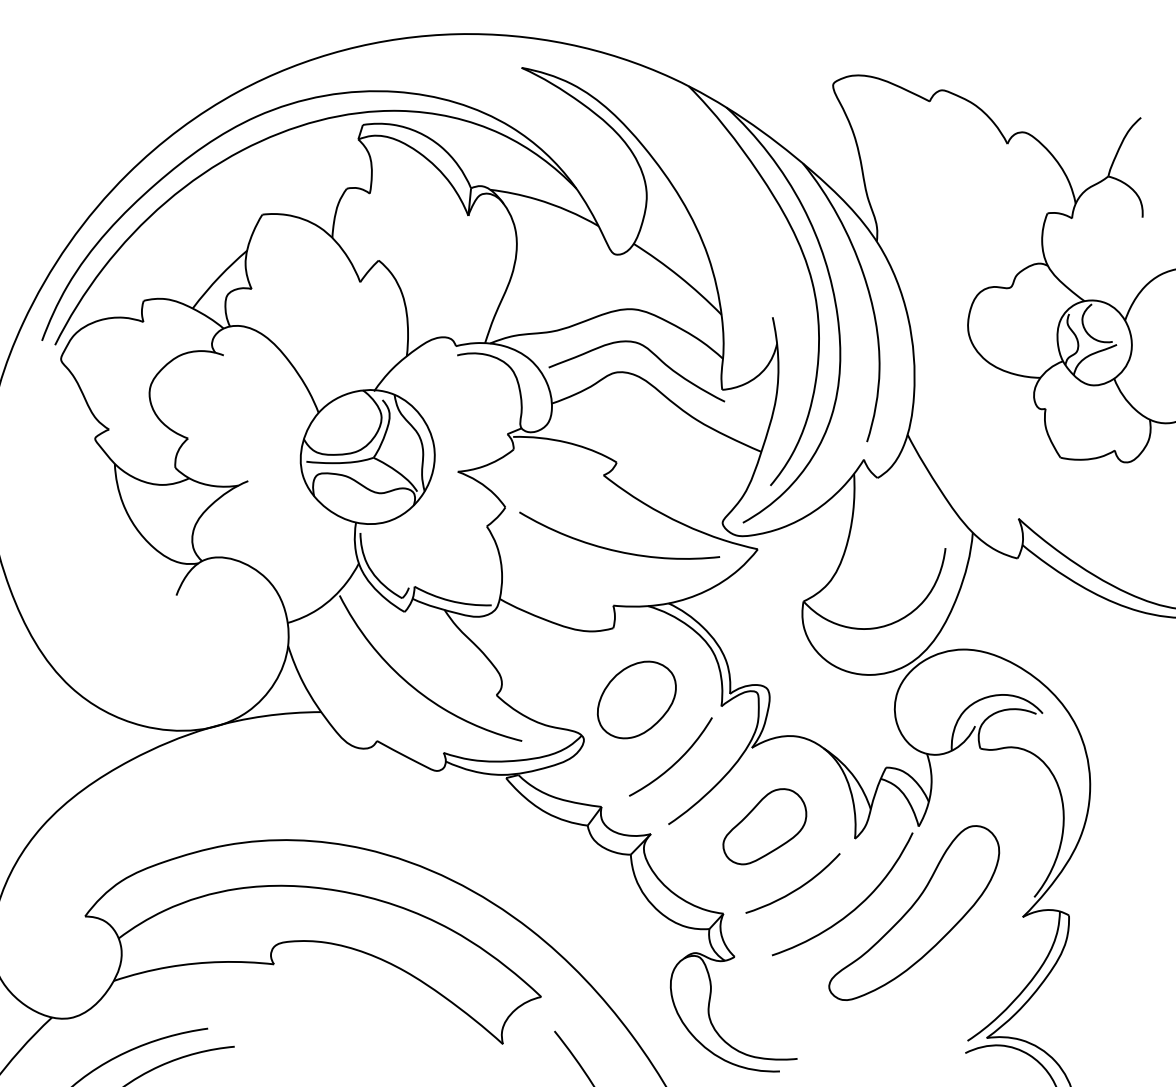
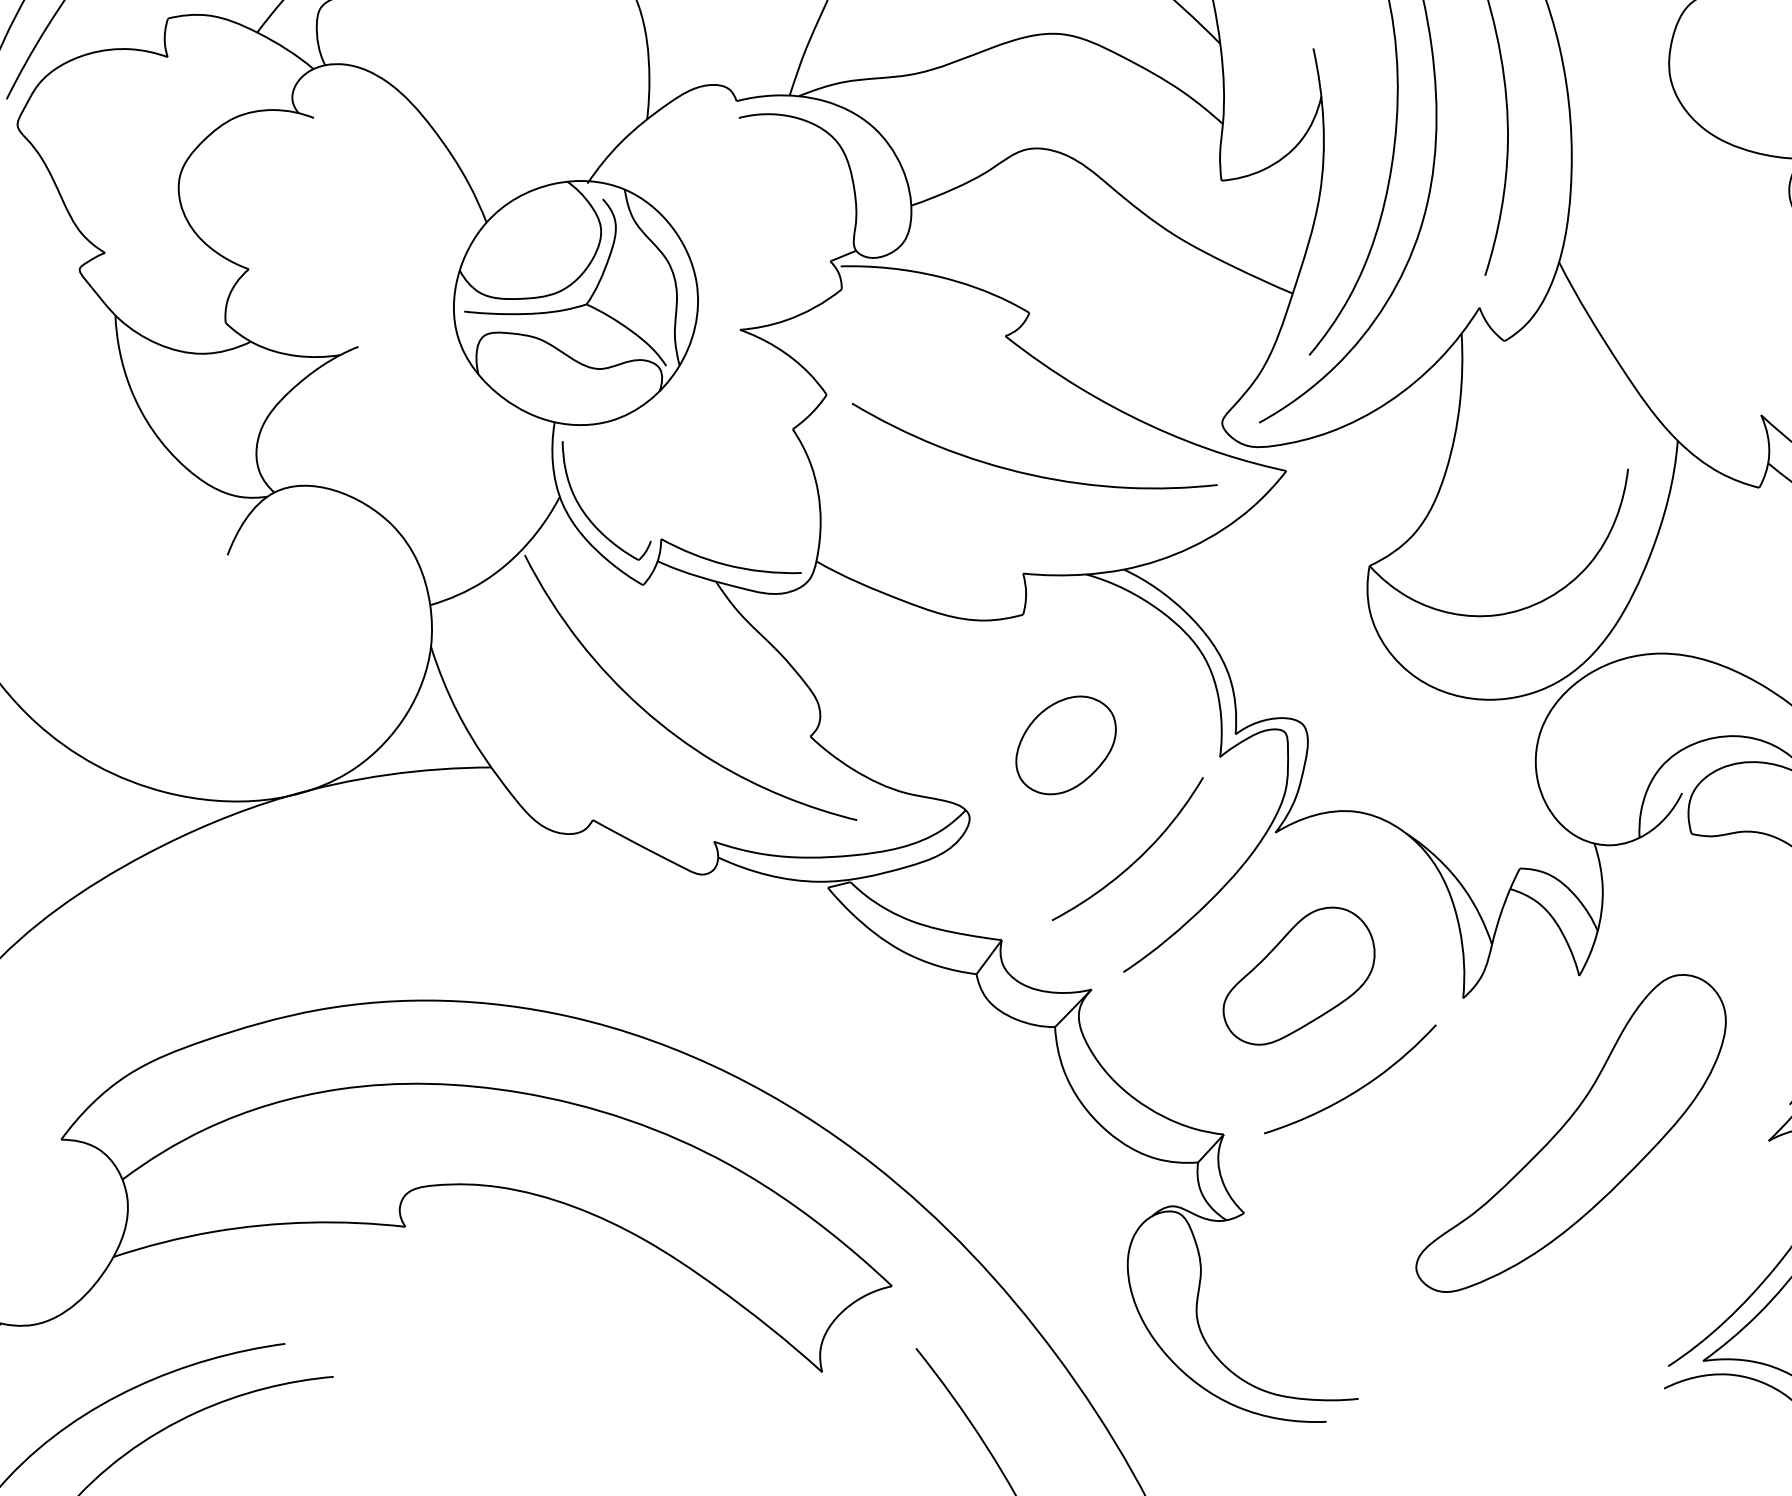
curve: (651, 353) -> (1092, 114), removed
part: (636, 699) -> (1065, 744), size x0.7
curve: (855, 907) -> (1464, 1123), removed

